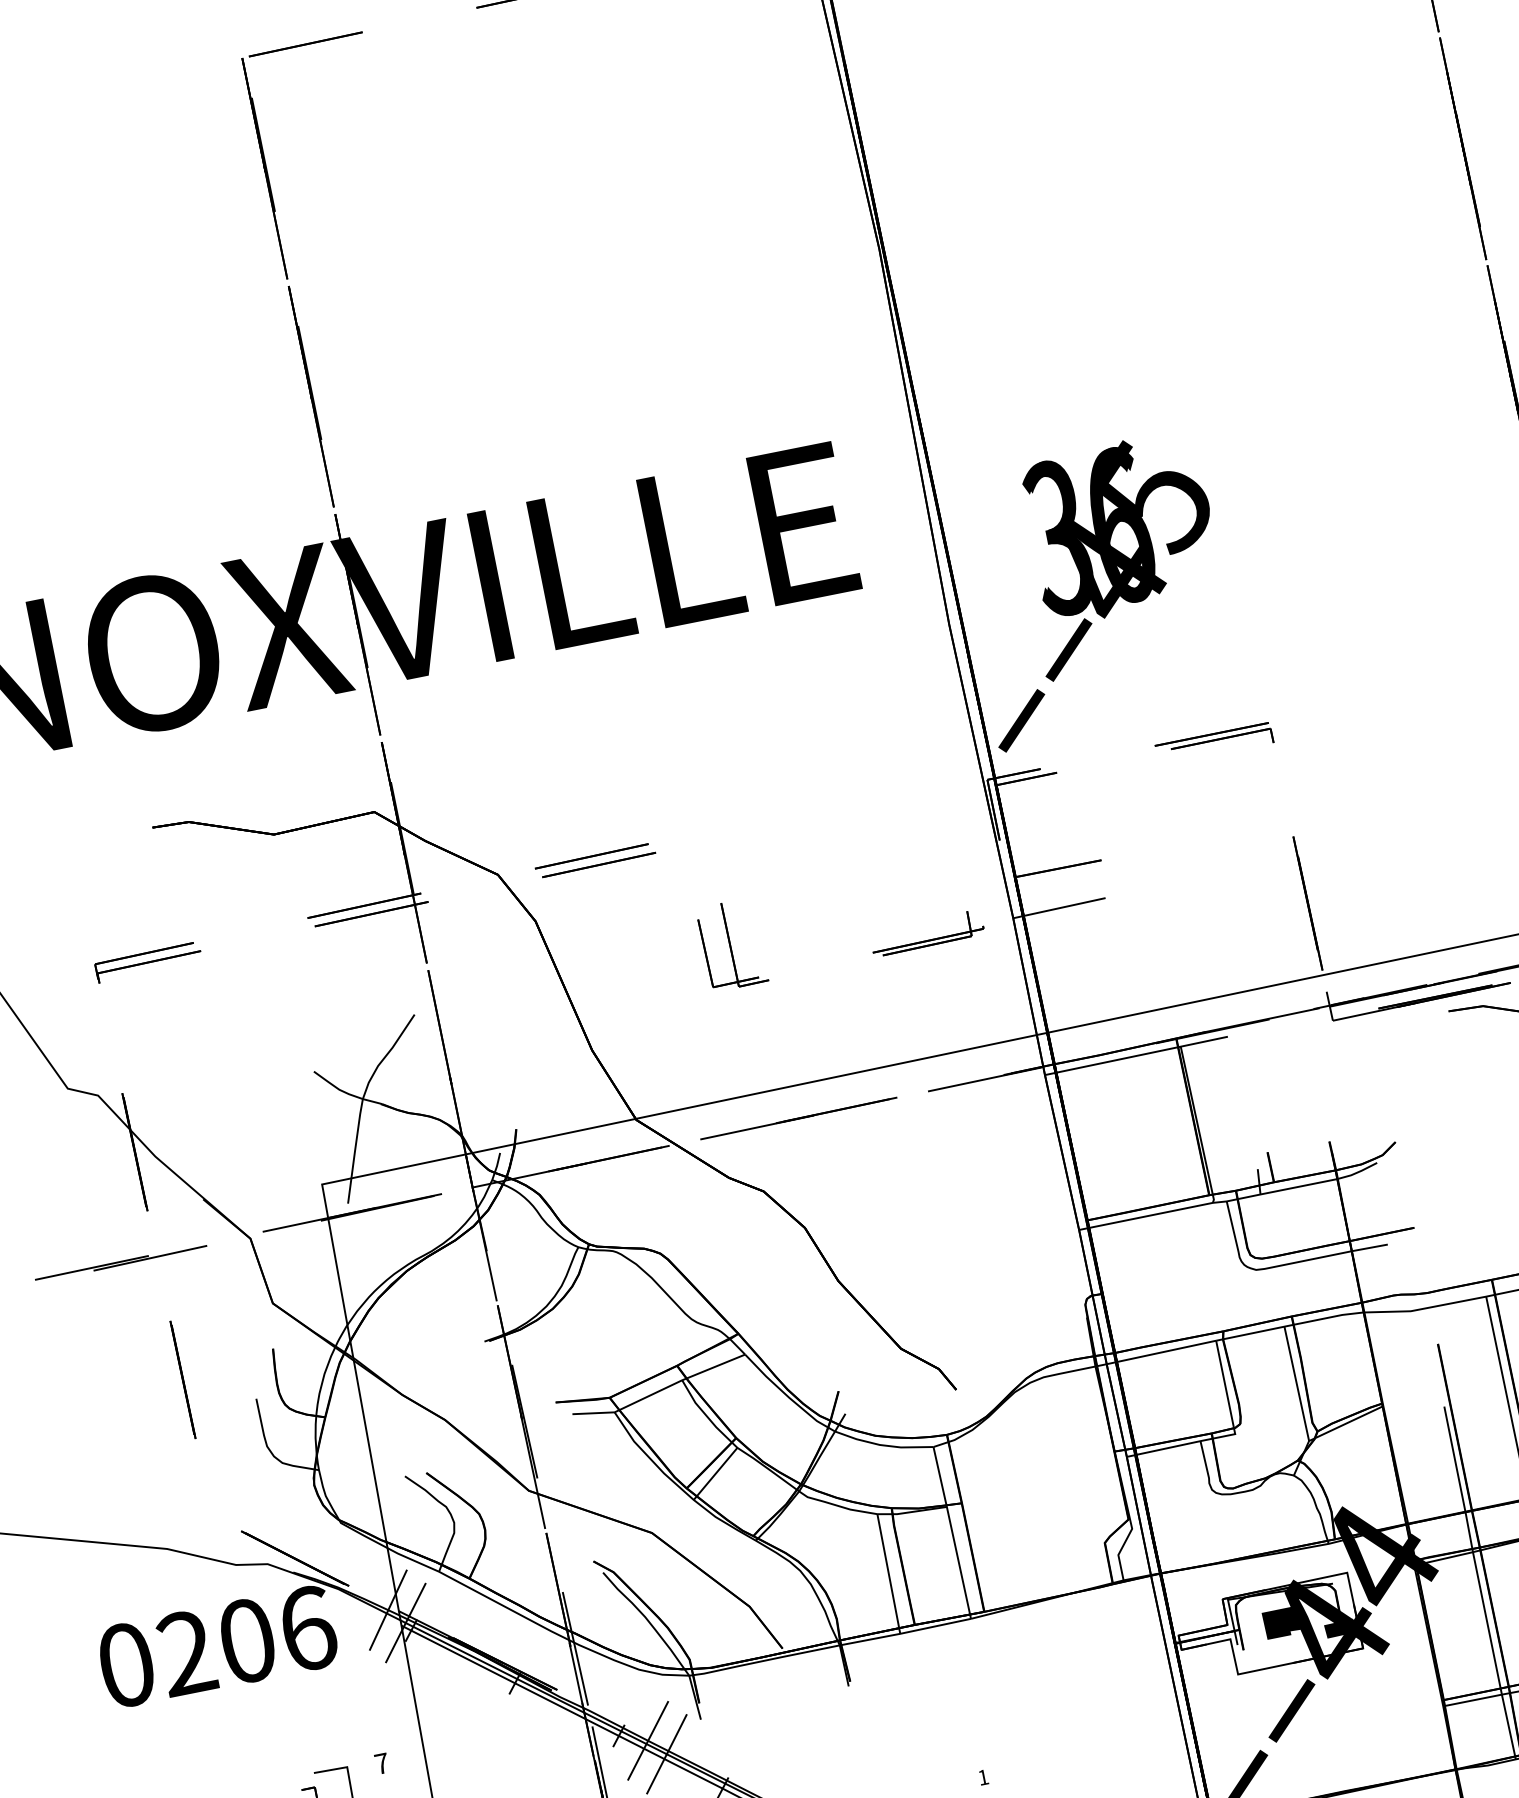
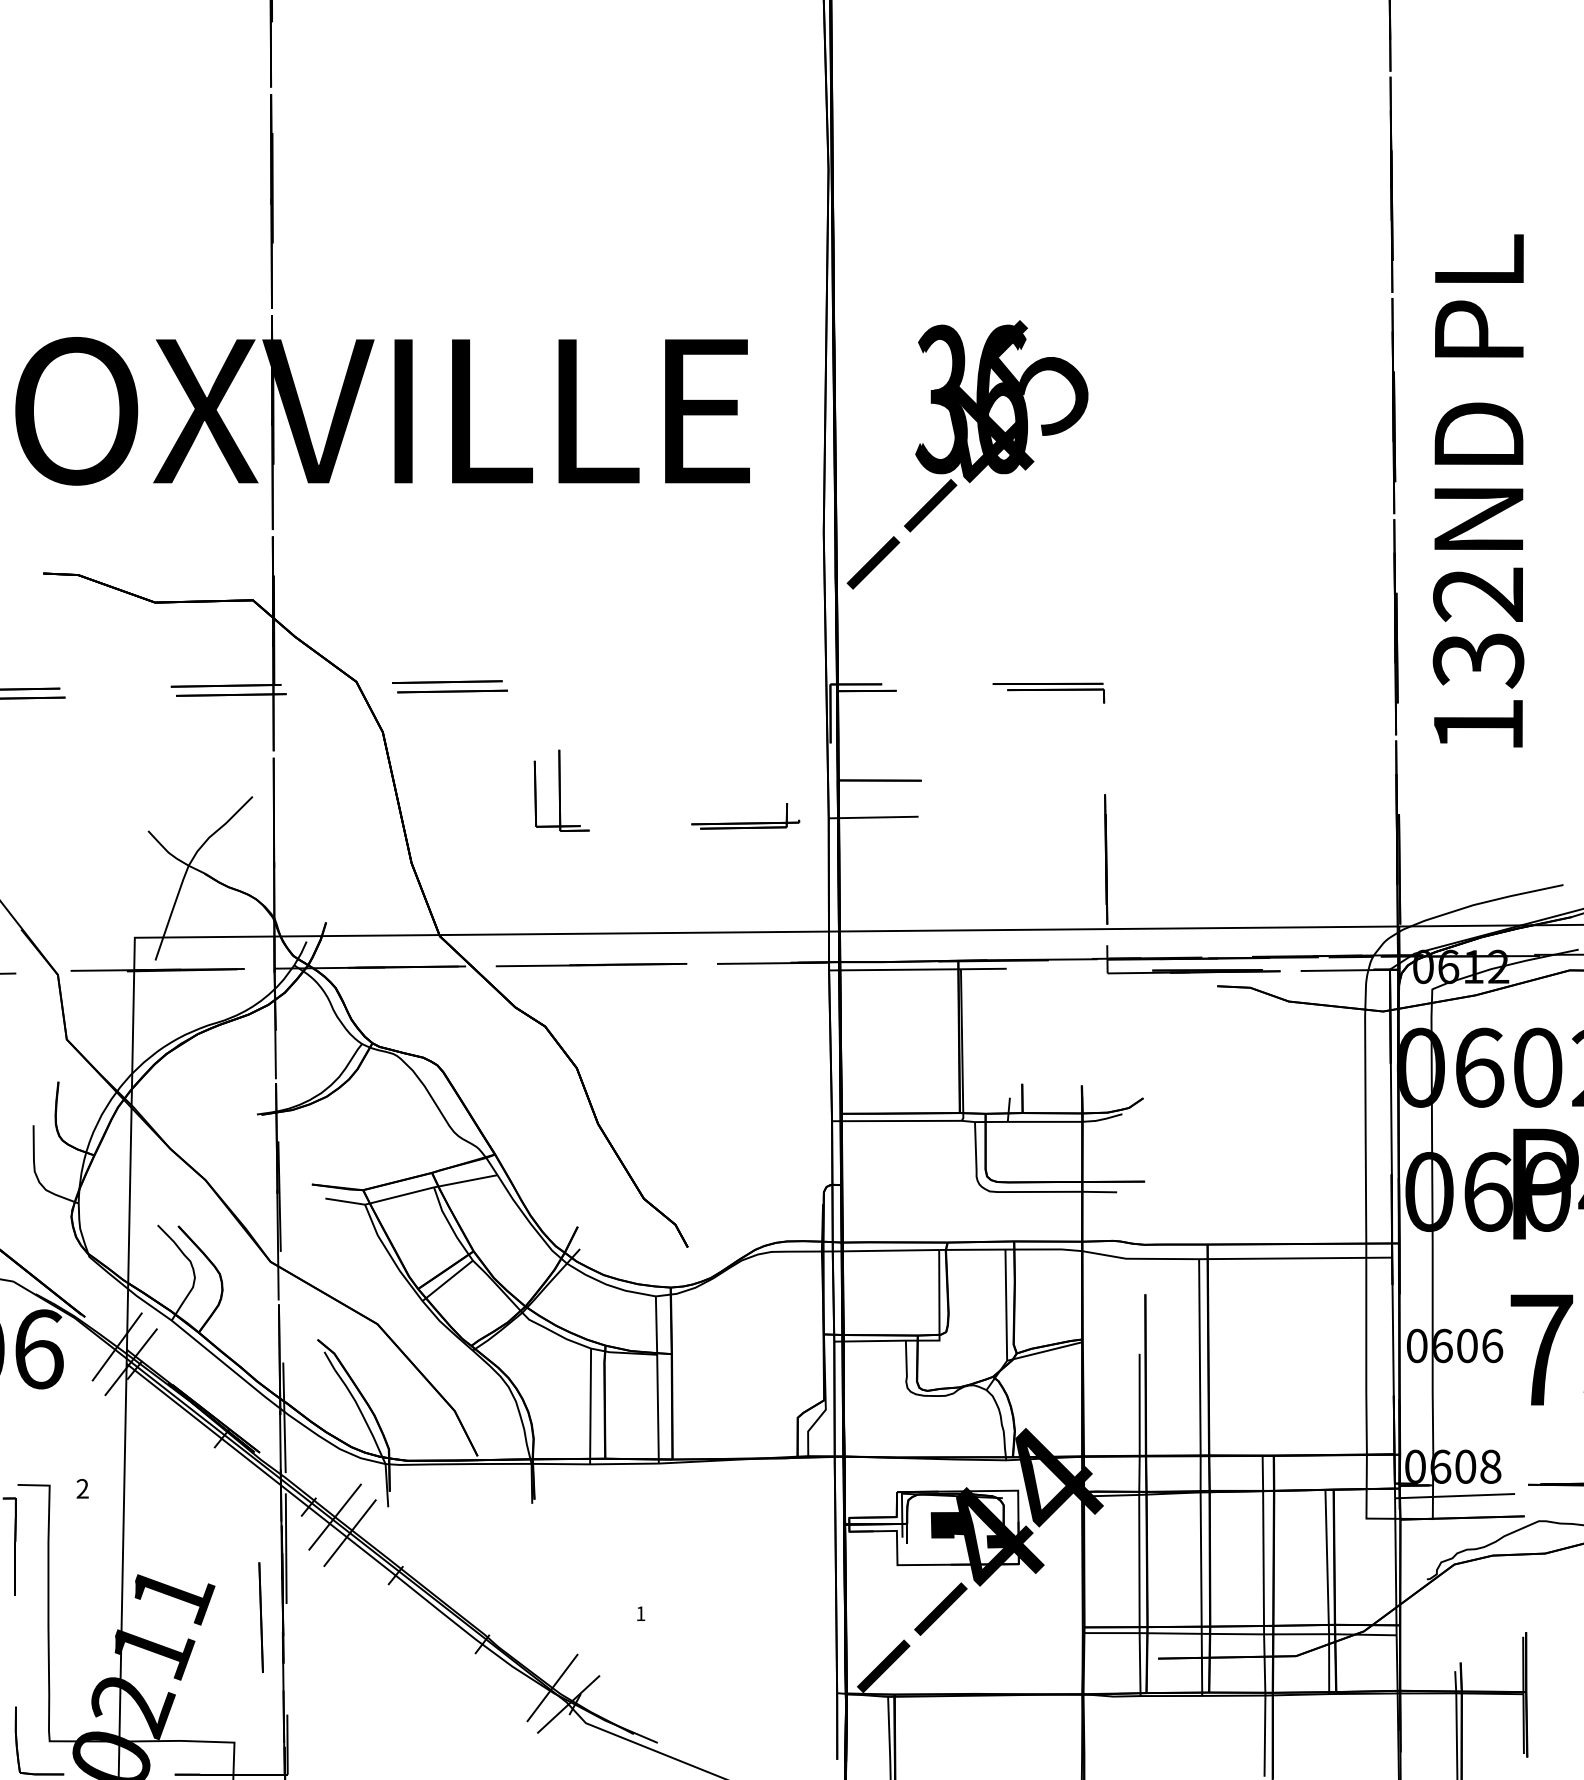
text: (1096, 589) -> (967, 454), moved
text: (381, 1763) -> (82, 1488), 7 -> 2

